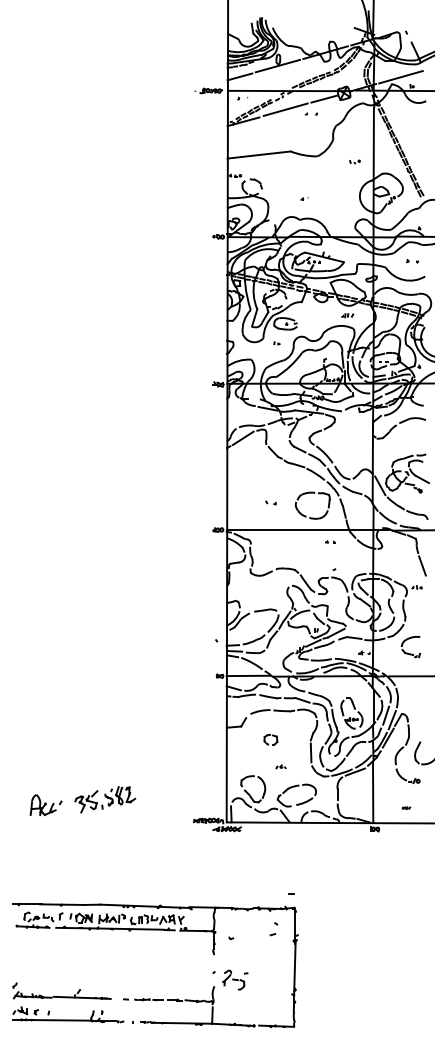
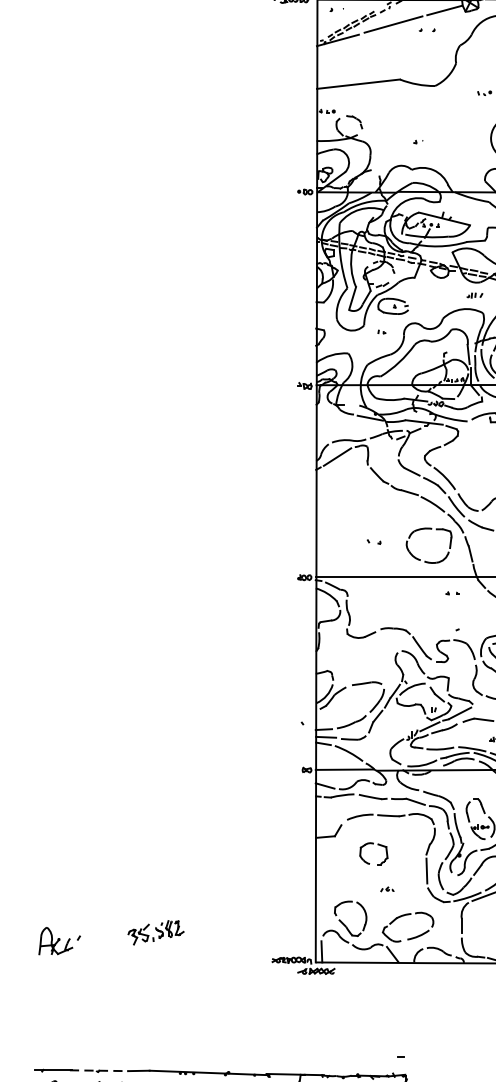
part: (270, 739) -> (373, 853), size x1.6
part: (105, 799) -> (156, 932), size x0.7
part: (45, 805) -> (58, 941), moved
line: (62, 904) -> (99, 1070), solid -> dashed

